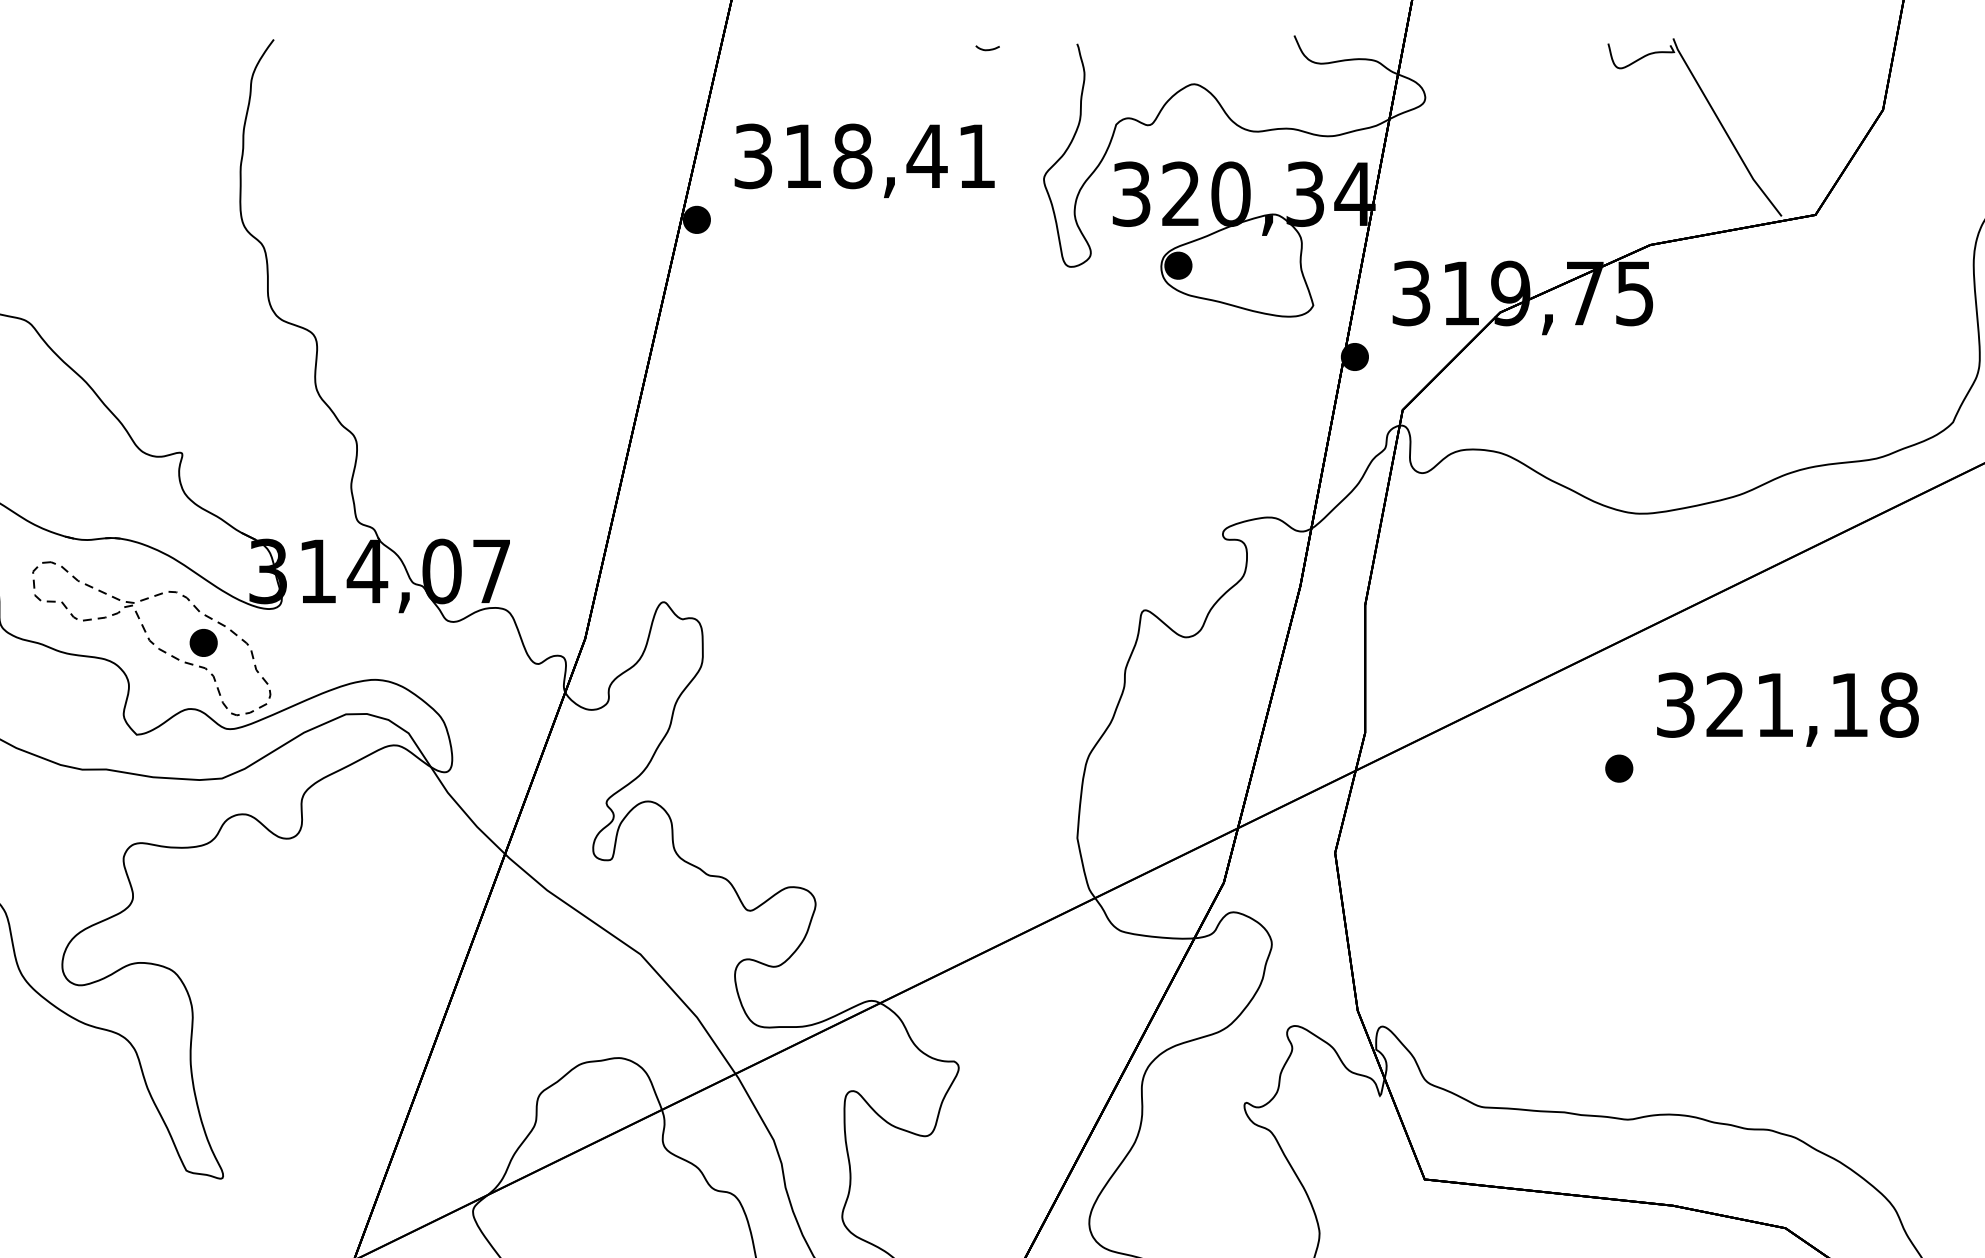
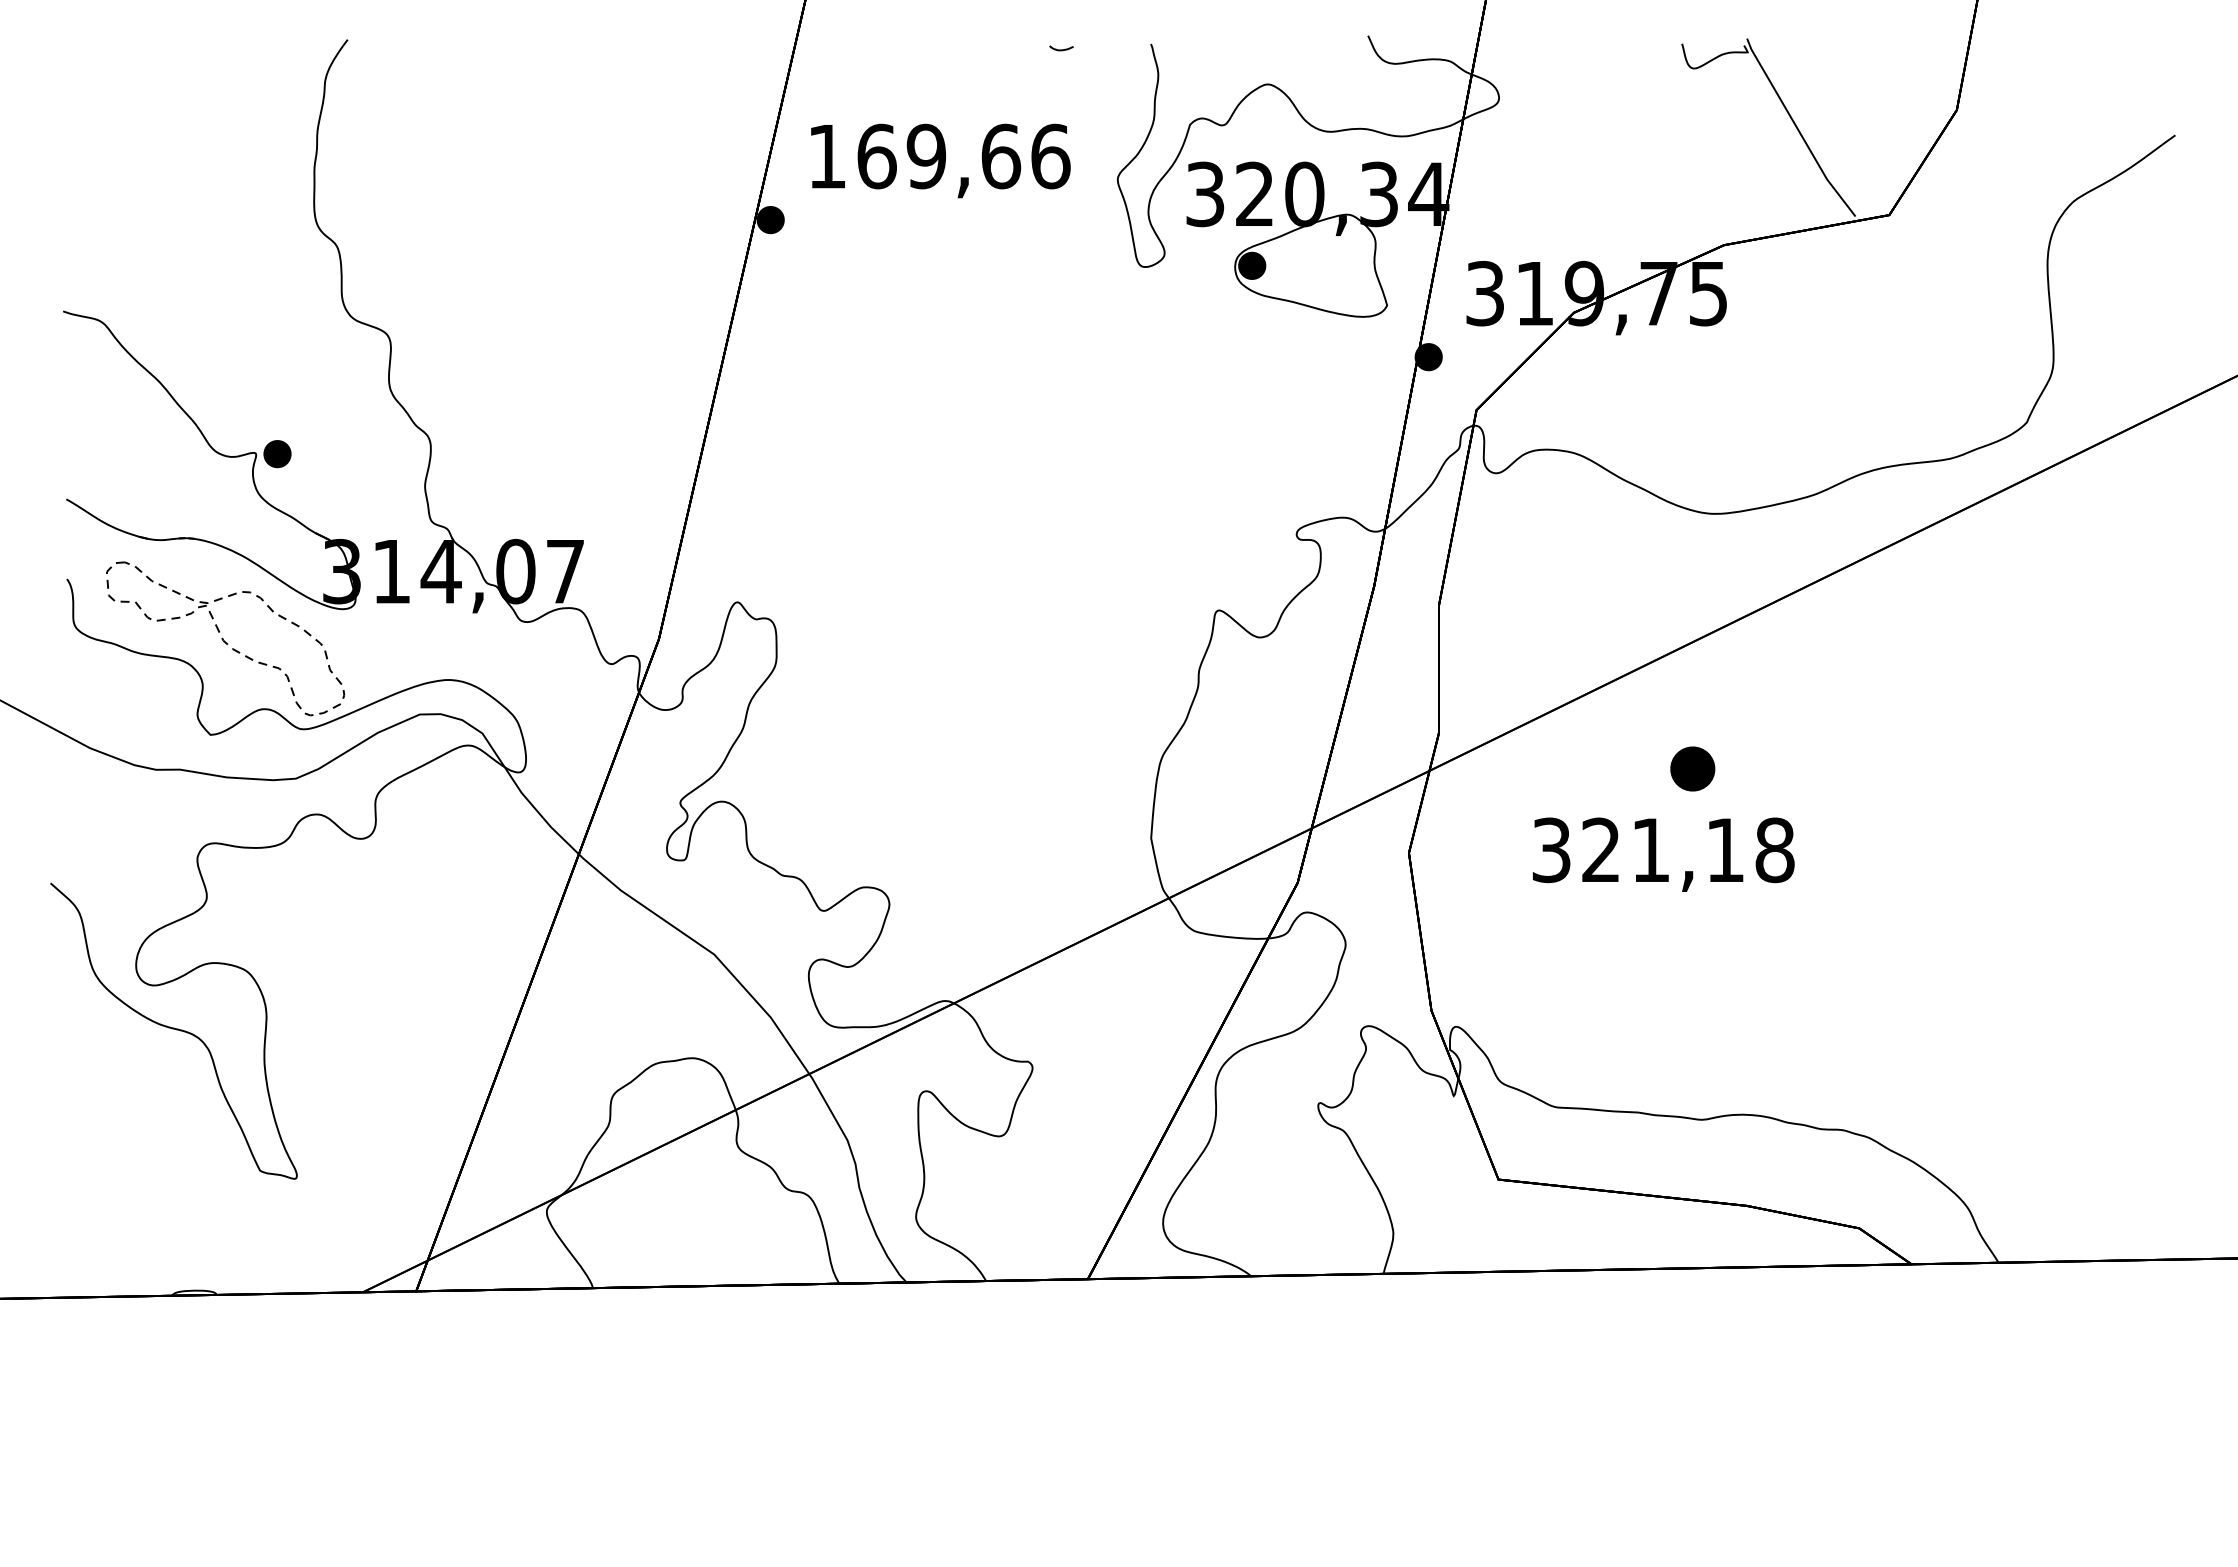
text: (865, 156) -> (939, 156), 318,41 -> 169,66
part: (203, 643) -> (277, 454), moved
text: (1787, 709) -> (1663, 854), moved
part: (1619, 768) -> (1693, 768), size x1.6

